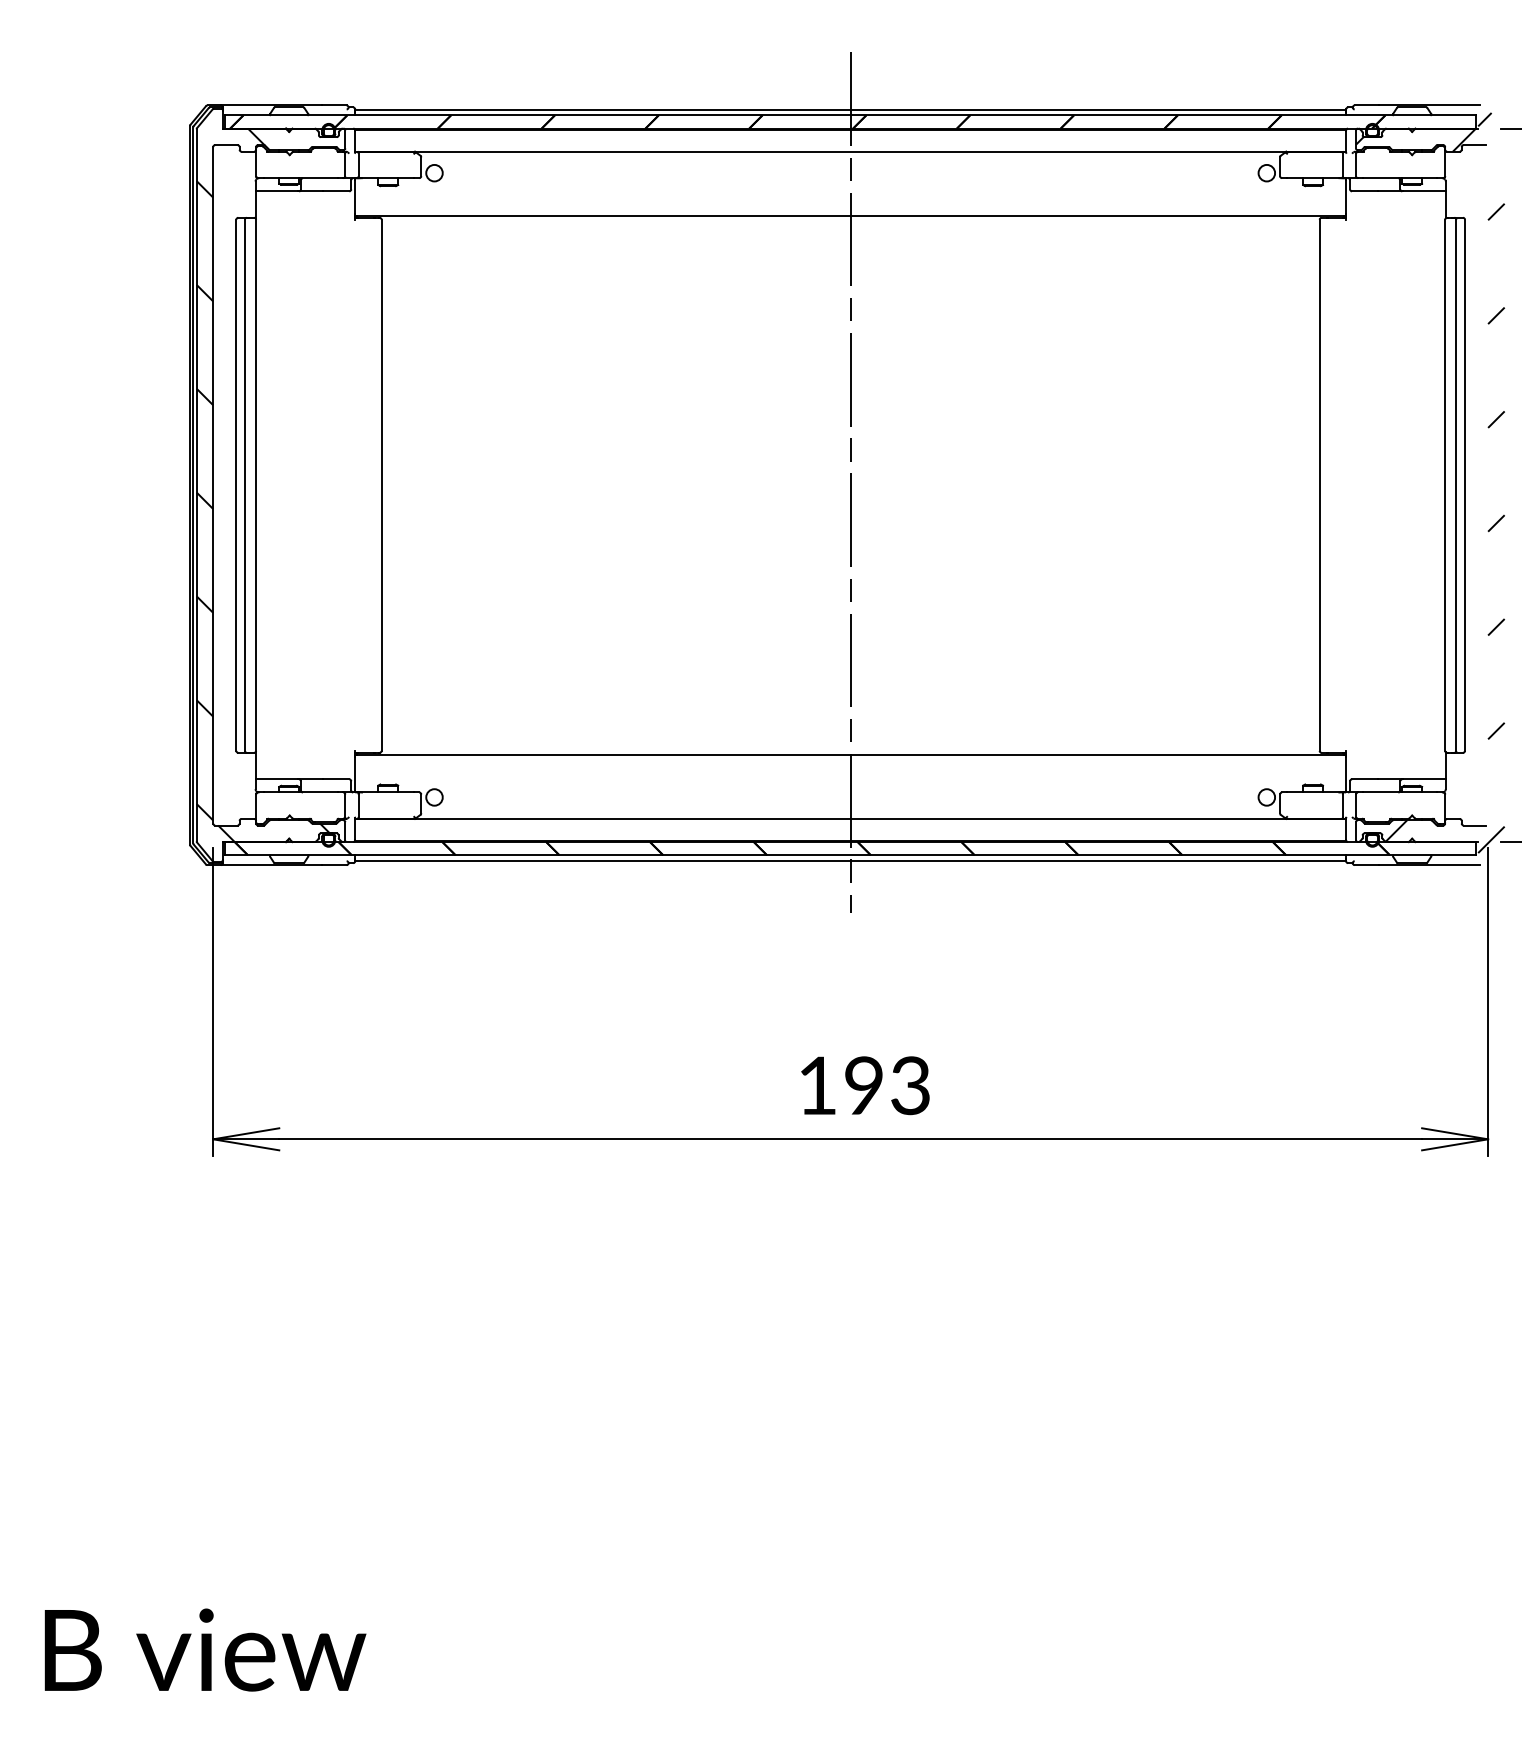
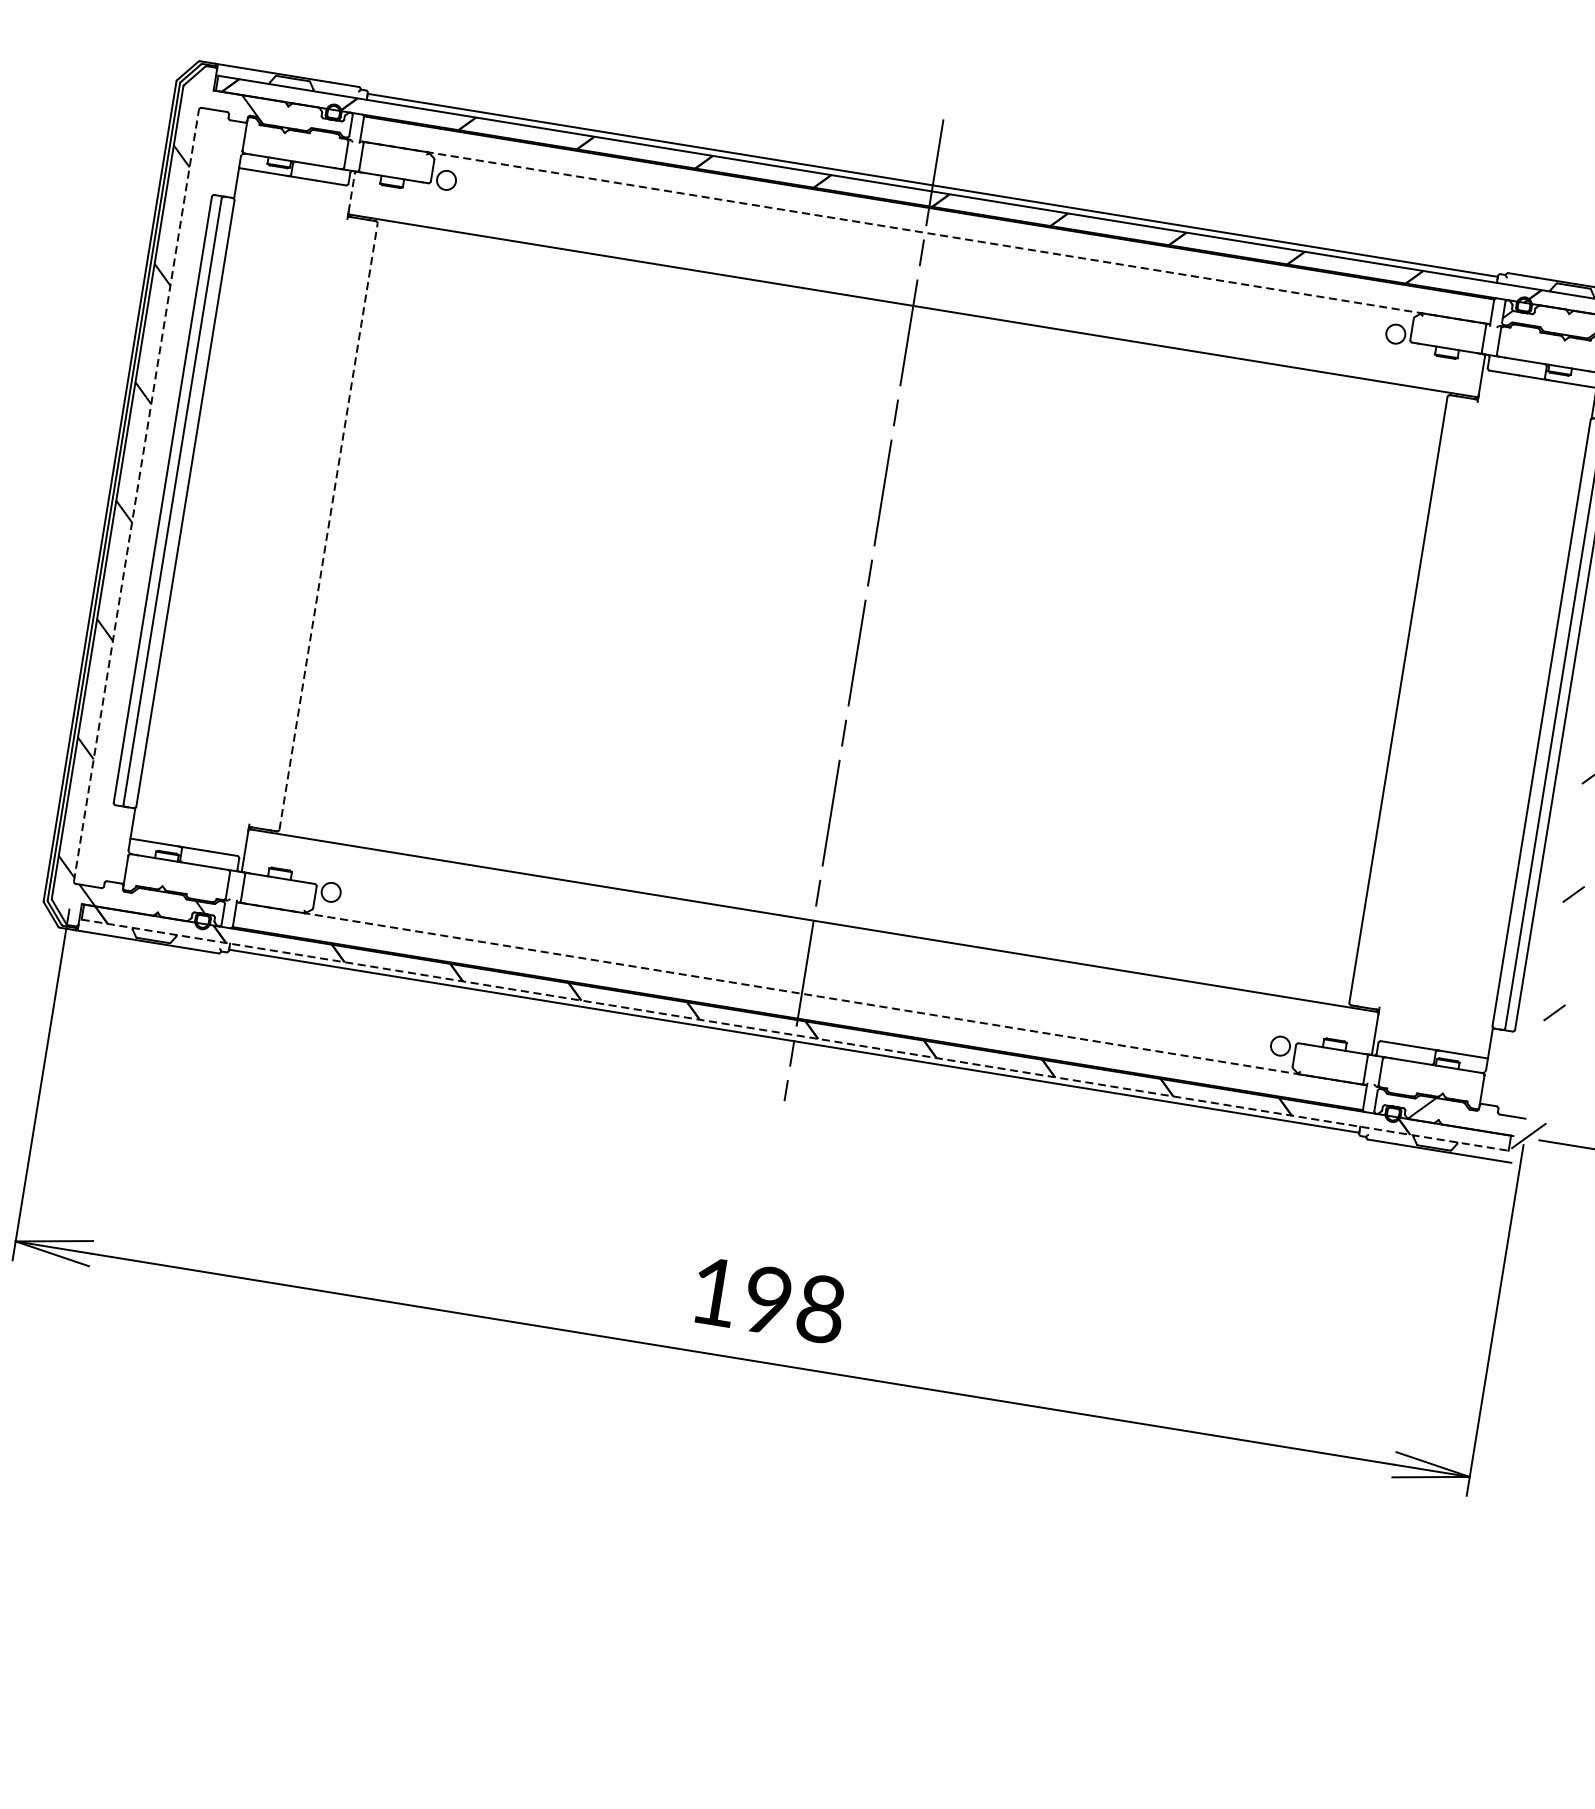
line: (850, 151) -> (924, 232), solid -> dashed
line: (355, 196) -> (352, 192), solid -> dashed
line: (213, 484) -> (136, 494), solid -> dashed
line: (381, 485) -> (328, 526), solid -> dashed
line: (850, 818) -> (801, 993), solid -> dashed
line: (850, 855) -> (794, 1035), solid -> dashed
text: (910, 1085) -> (820, 1308), 193 -> 198

